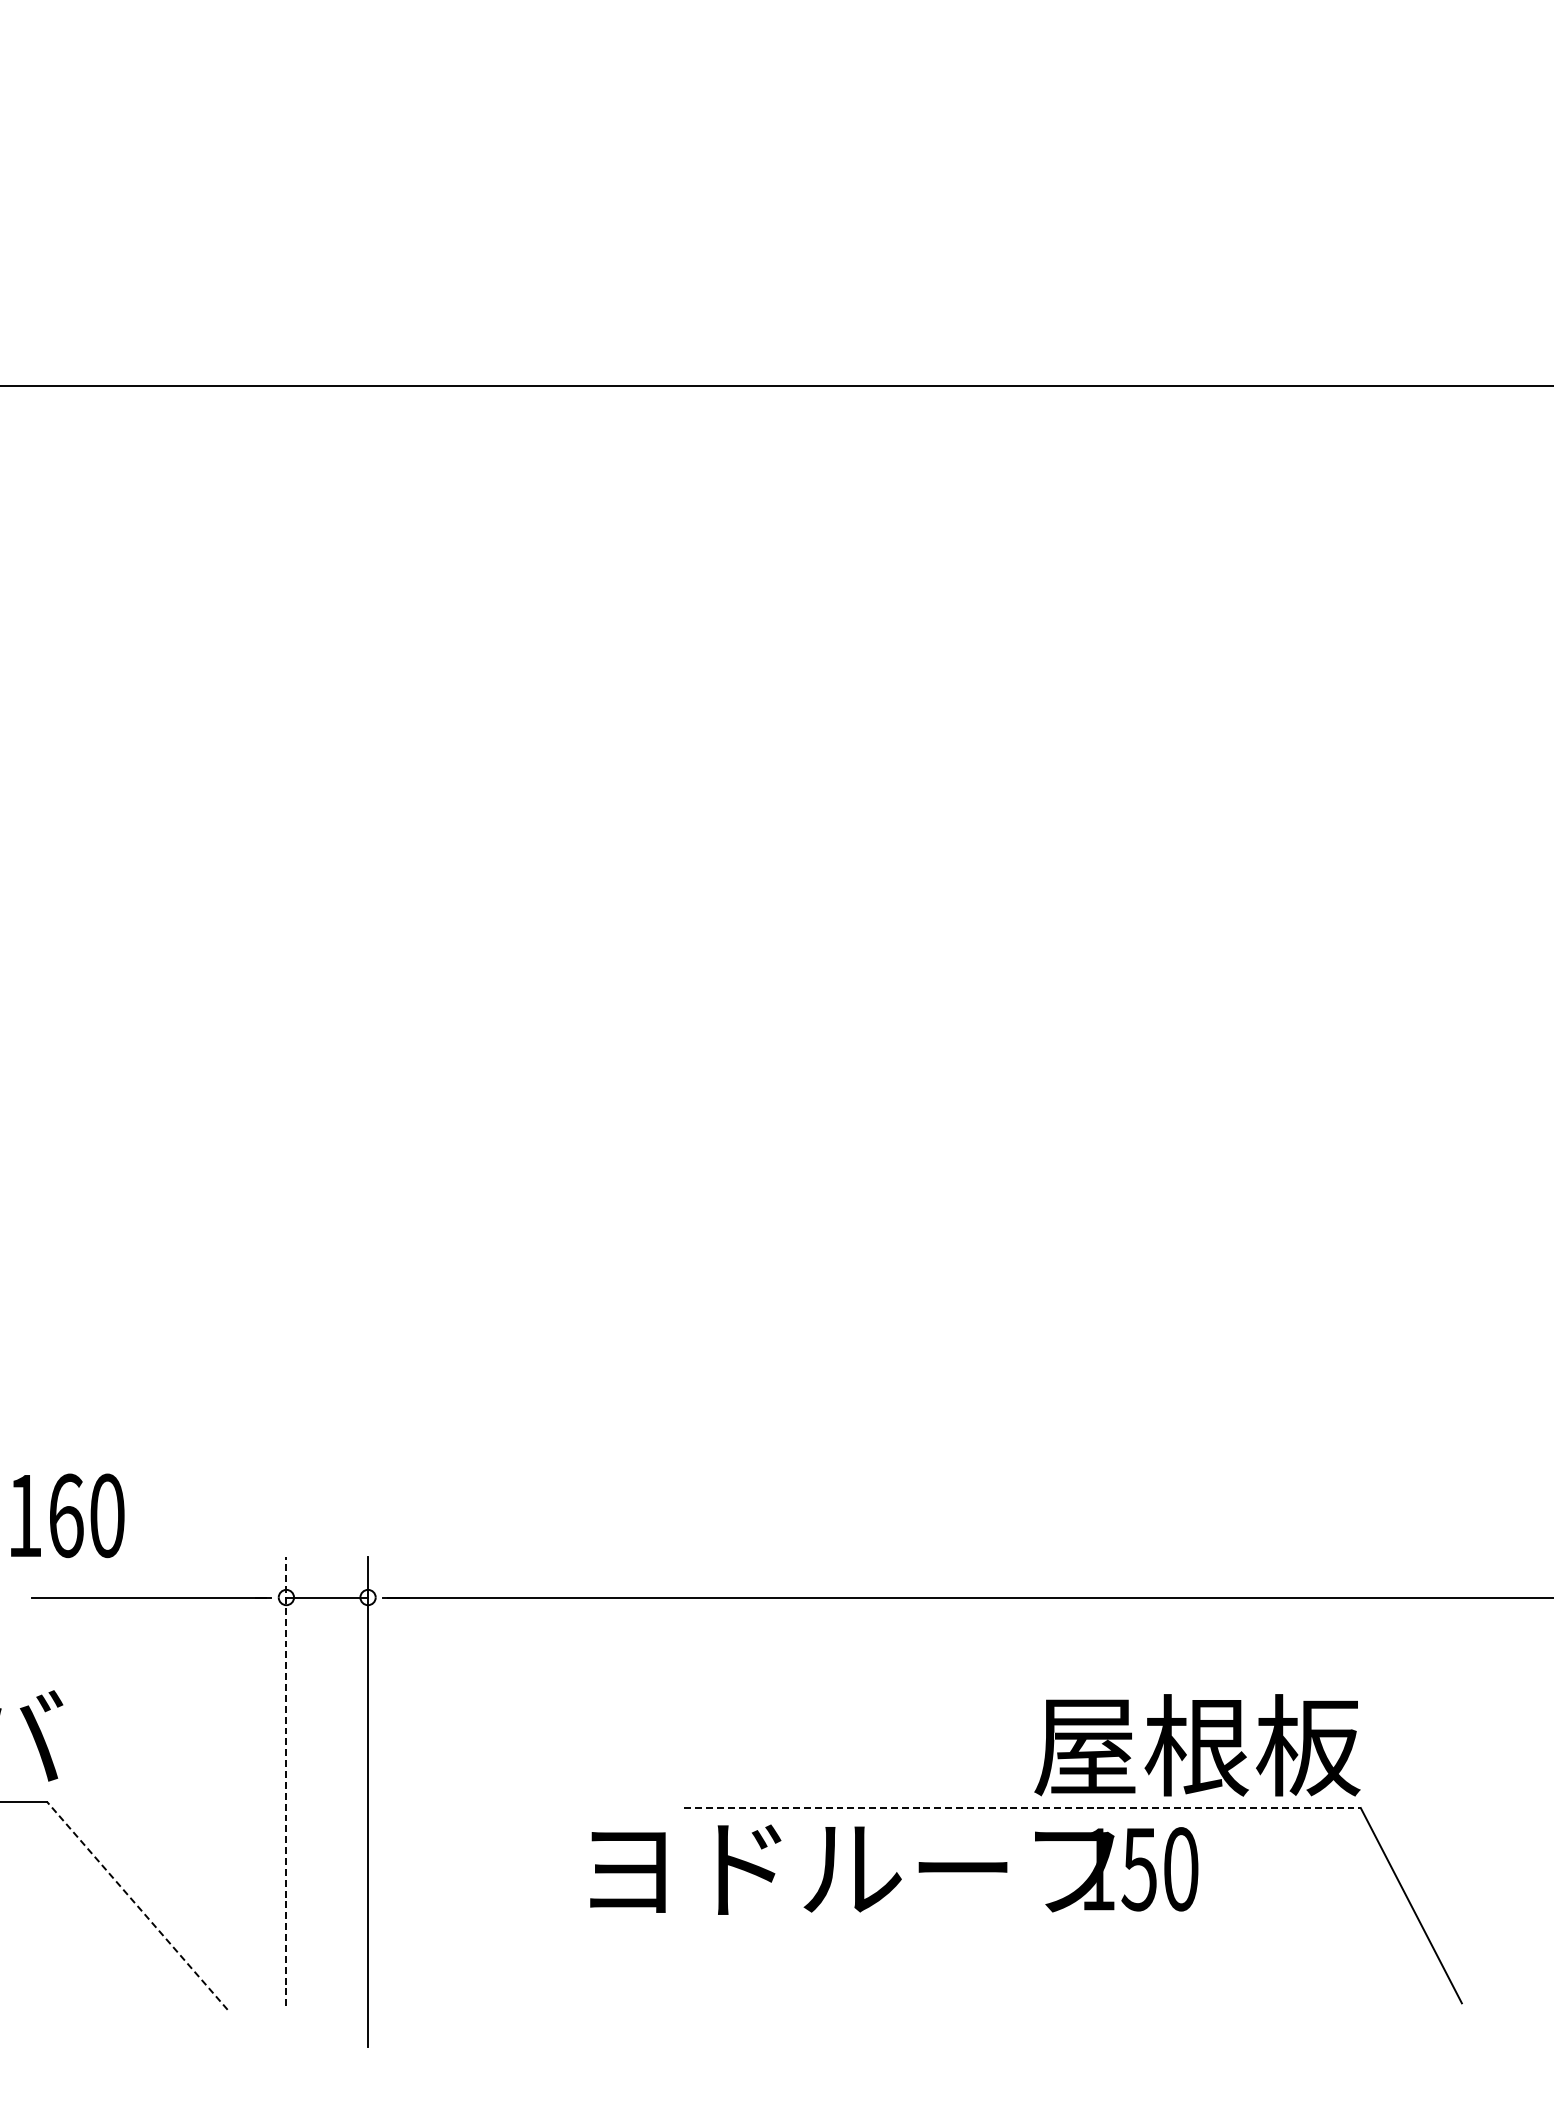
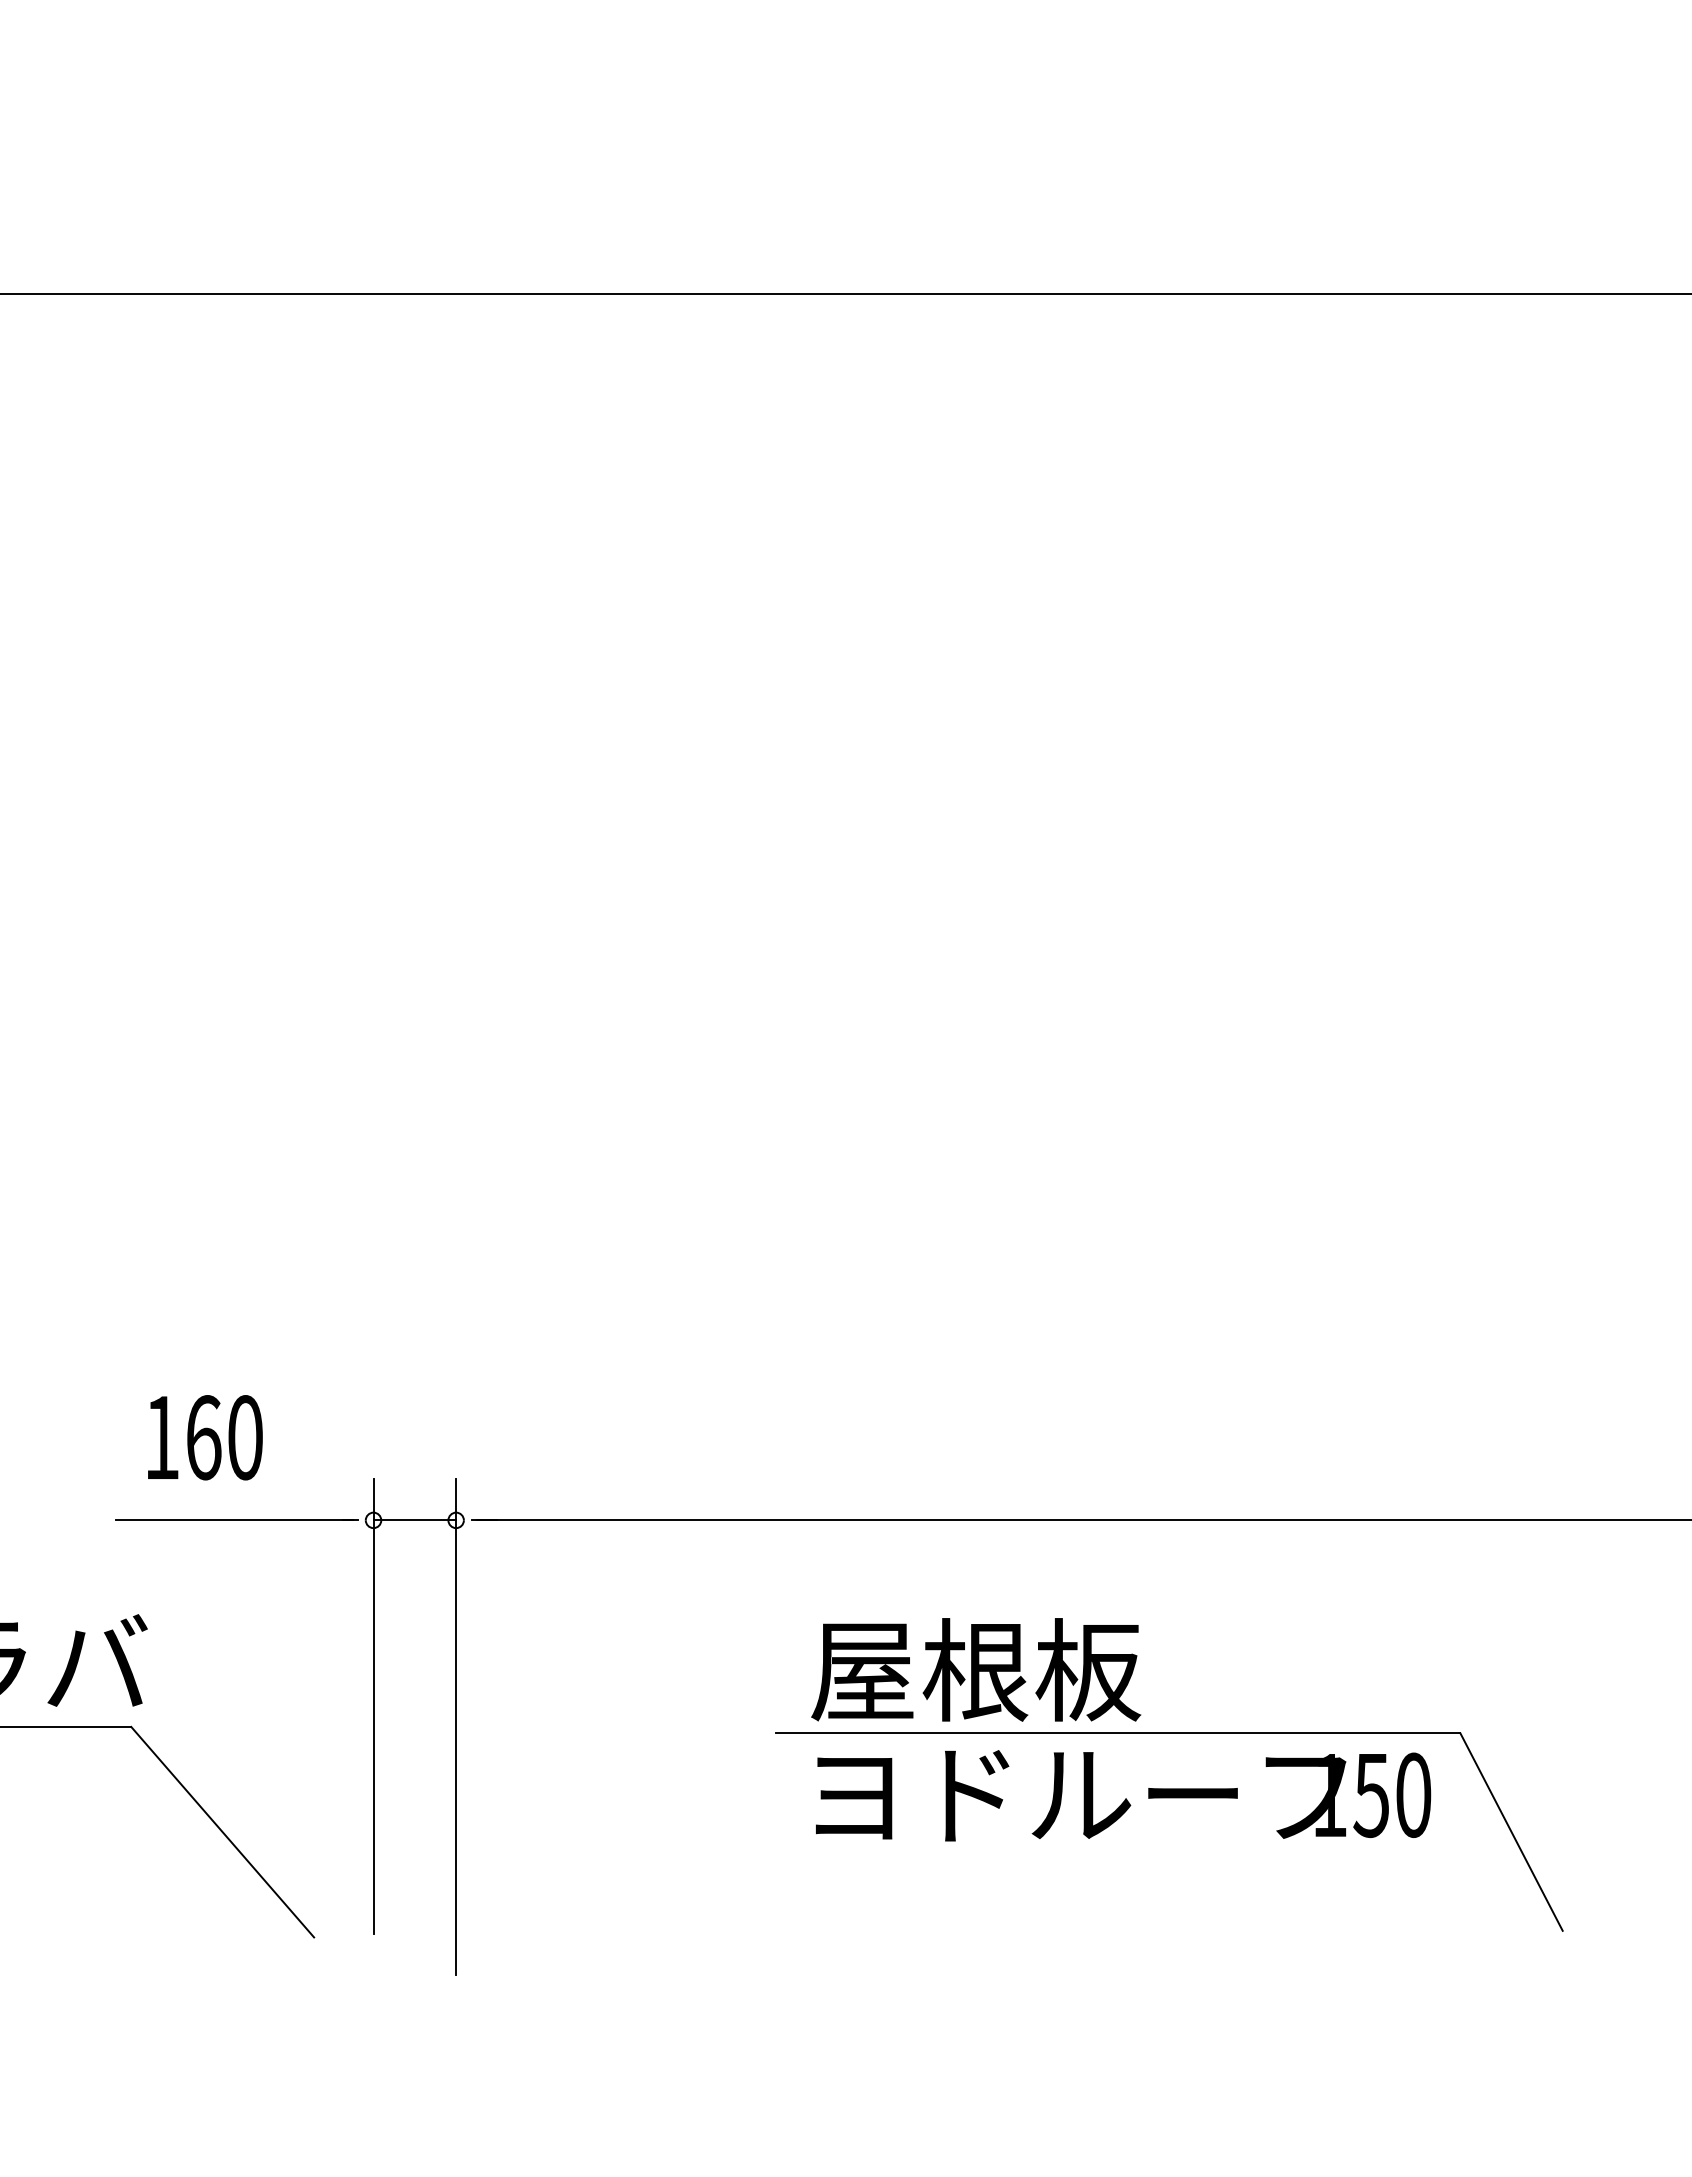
text: (67, 1515) -> (205, 1437), moved
text: (1197, 1744) -> (976, 1669), moved
line: (286, 1780) -> (373, 1705), dashed -> solid
line: (1022, 1808) -> (1118, 1733), dashed -> solid
text: (894, 1869) -> (1123, 1795), moved
line: (137, 1905) -> (222, 1831), dashed -> solid

